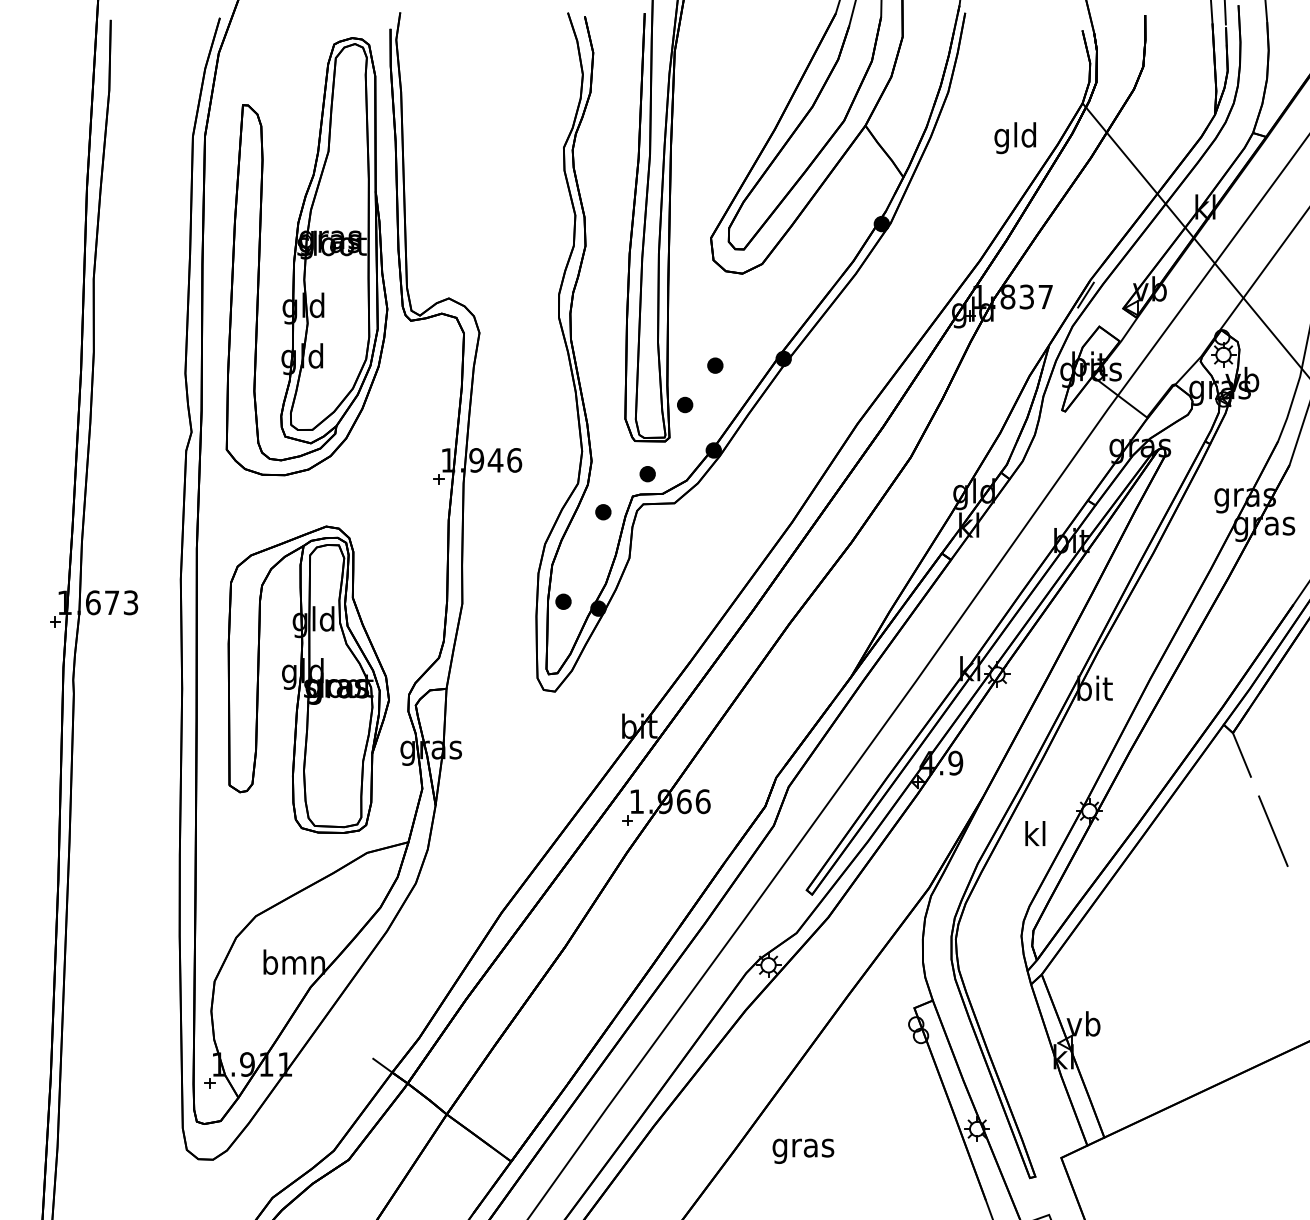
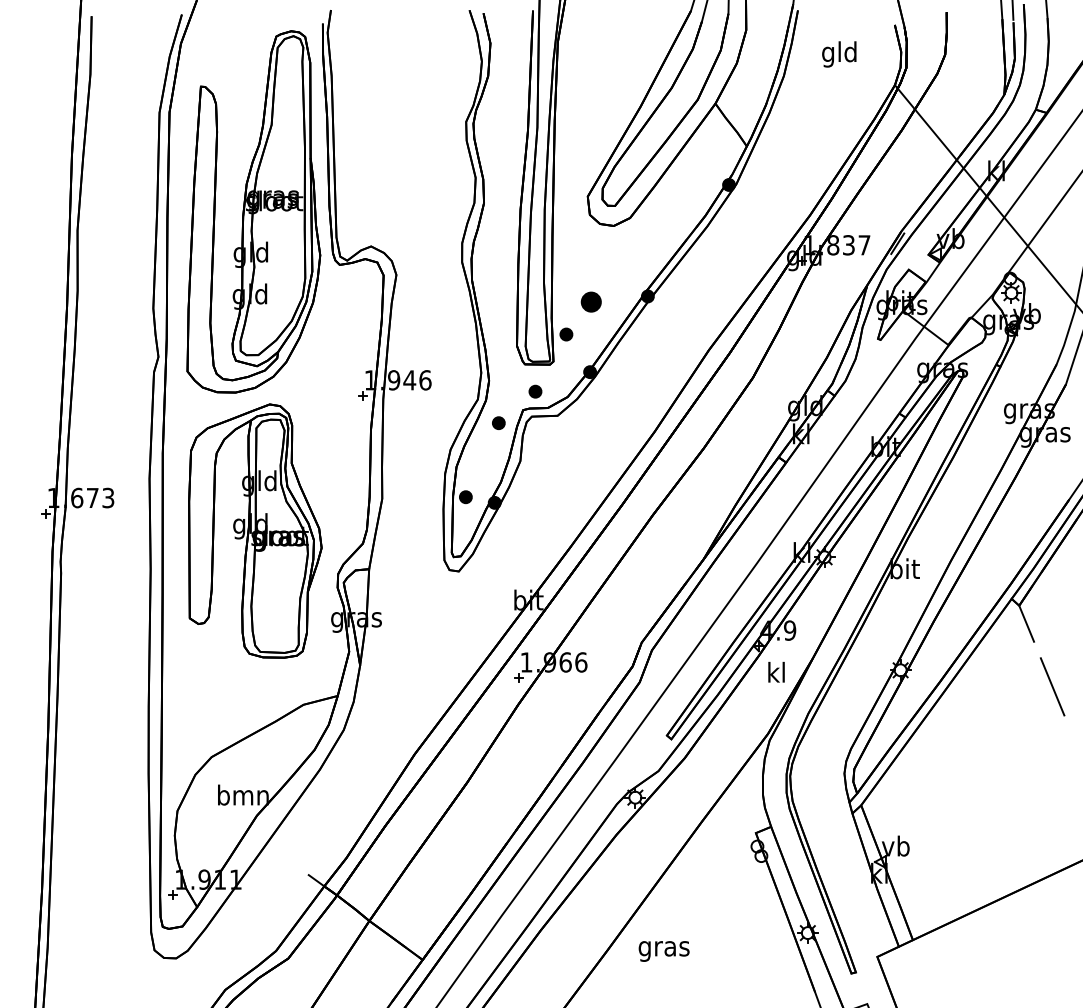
text: (1014, 138) -> (838, 54), moved
part: (715, 365) -> (591, 301), size x1.6
part: (308, 679) -> (255, 530), moved
text: (1035, 833) -> (776, 672), moved

